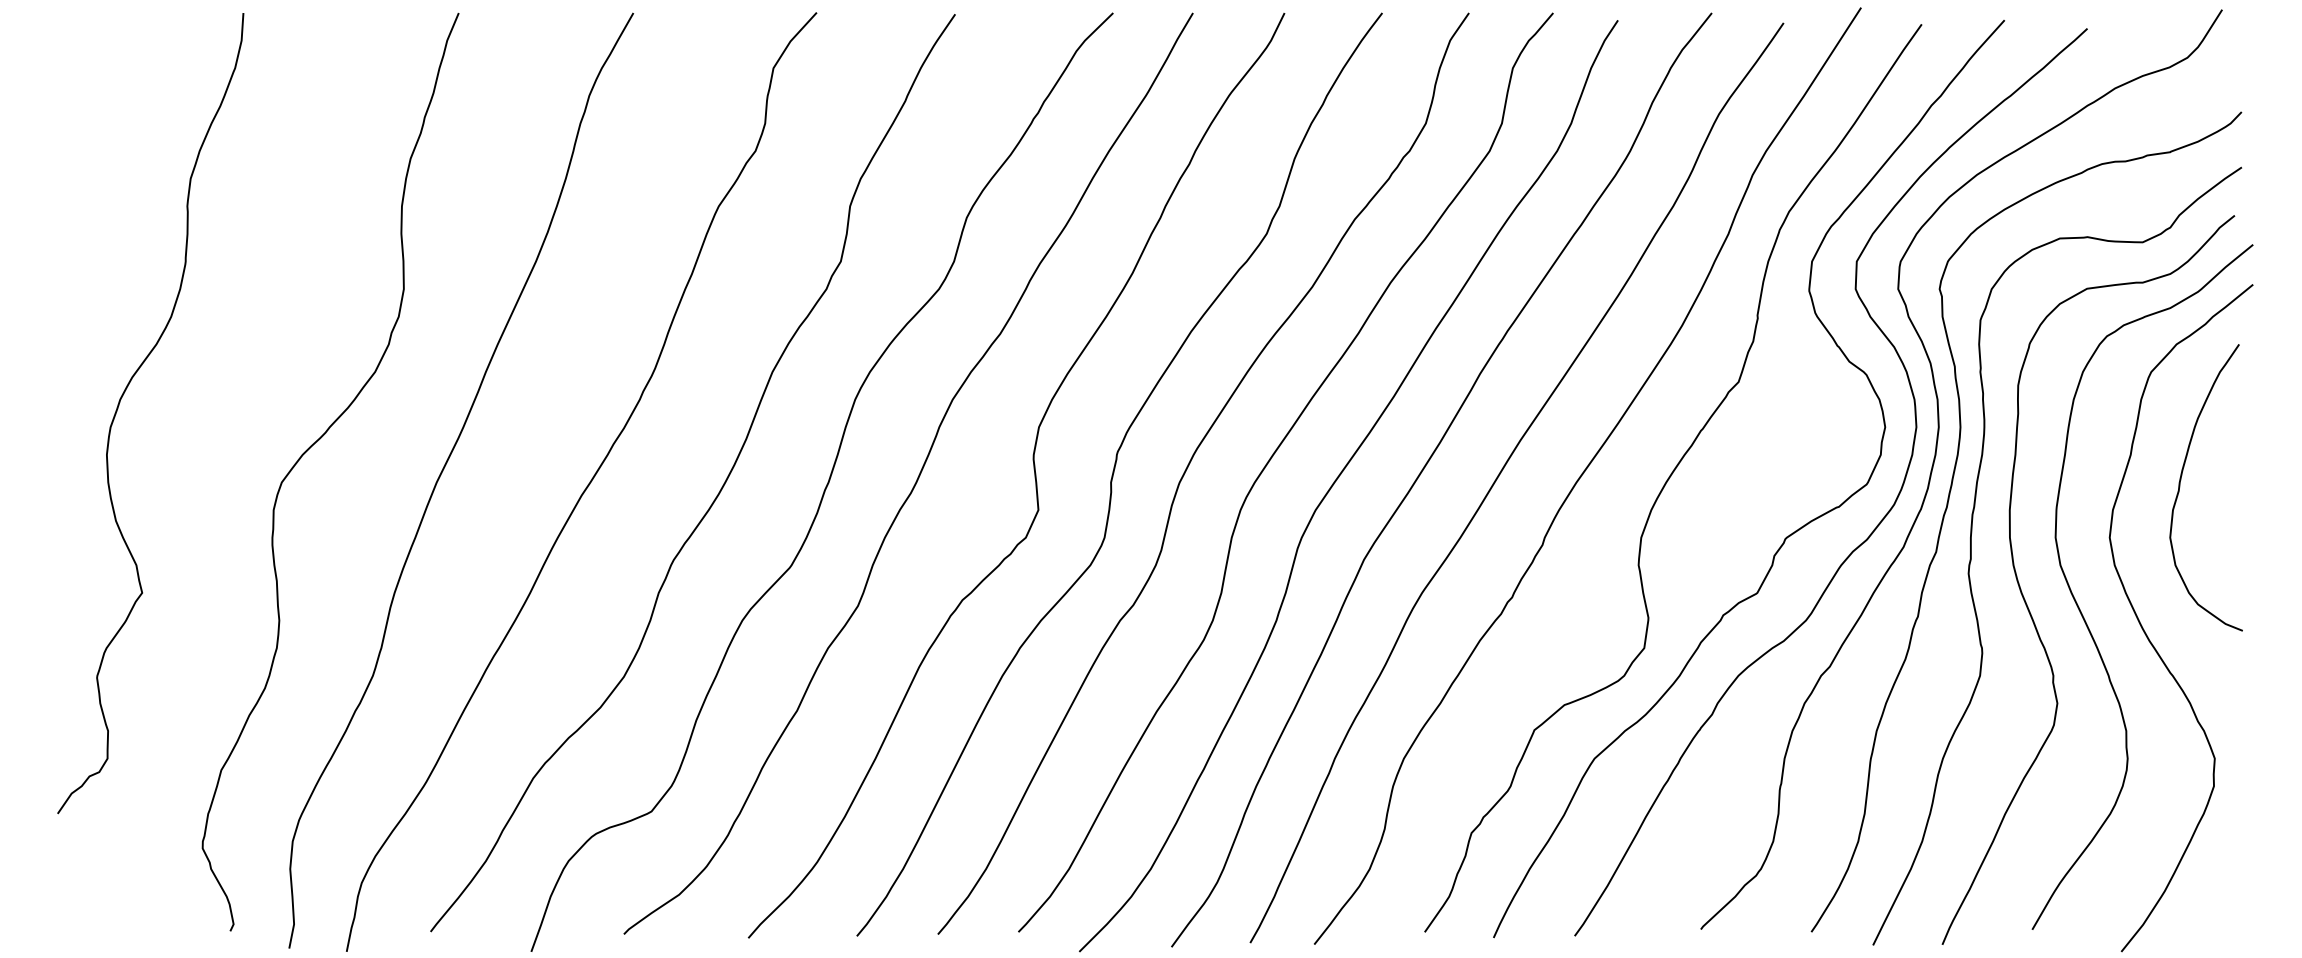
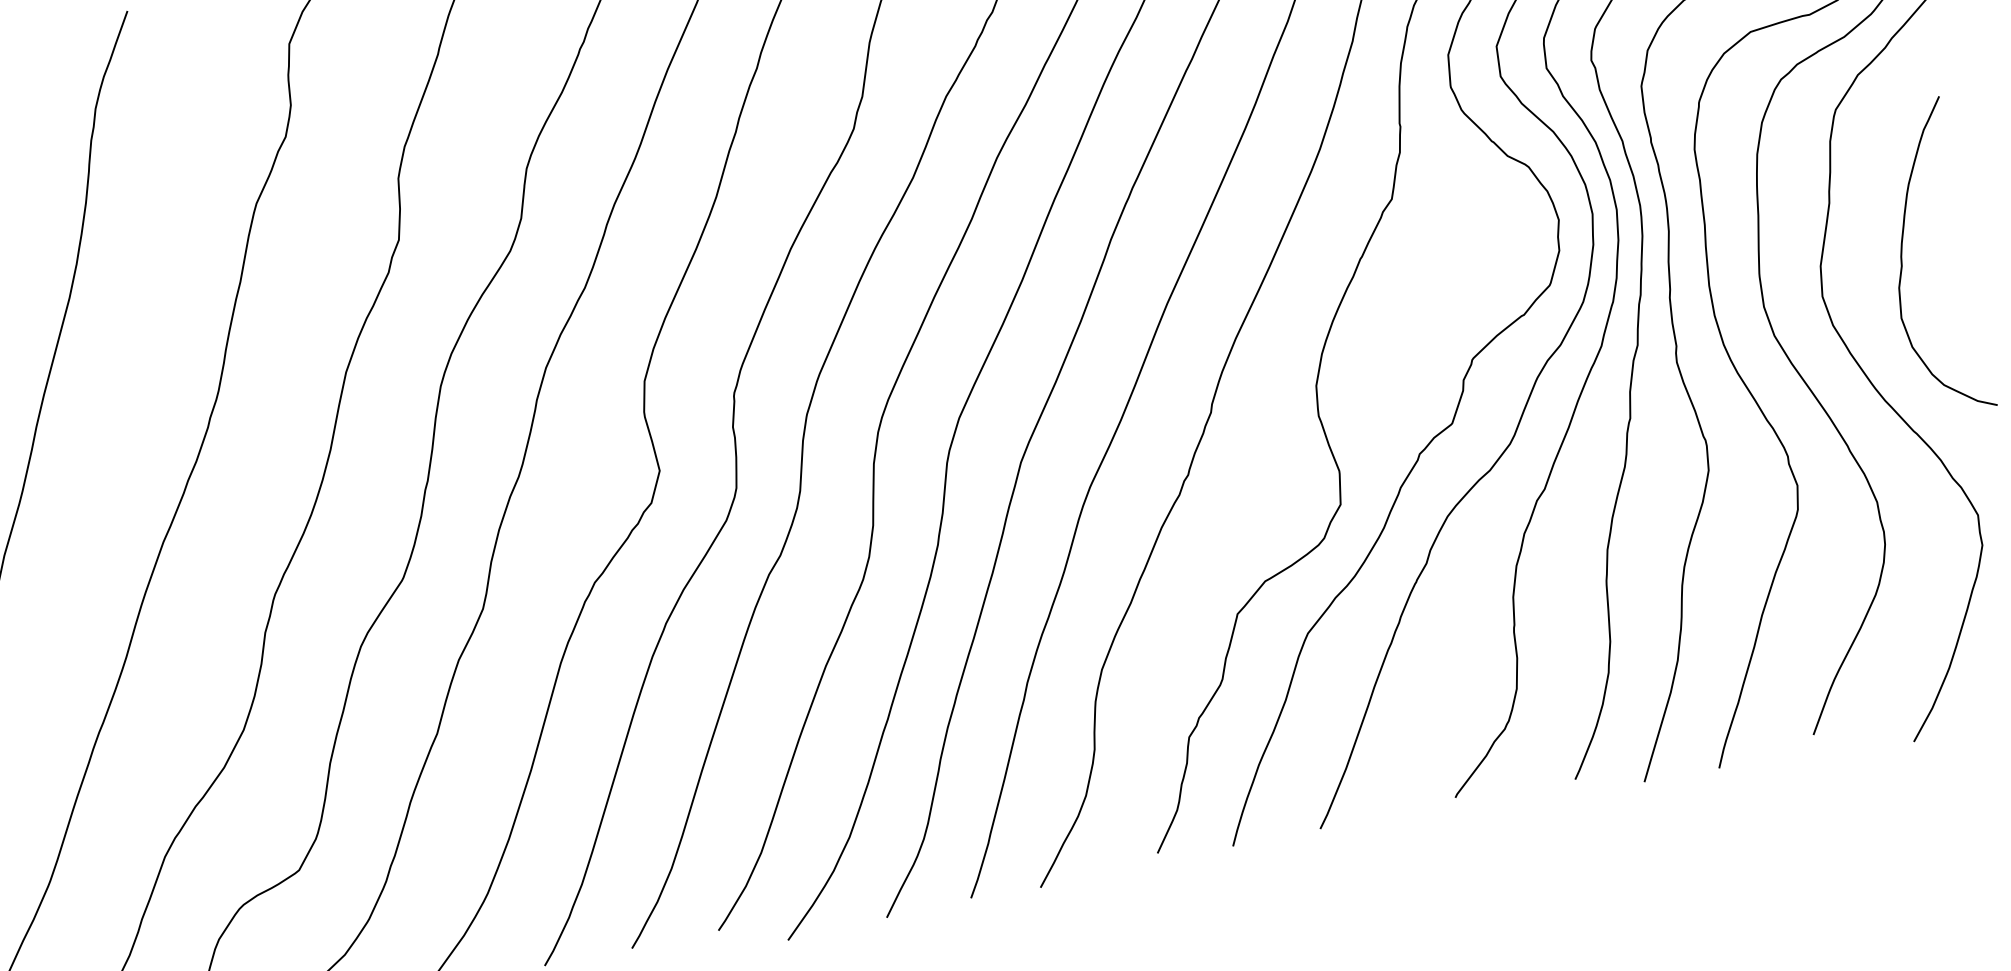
curve: (2181, 480) -> (1902, 254), moved

